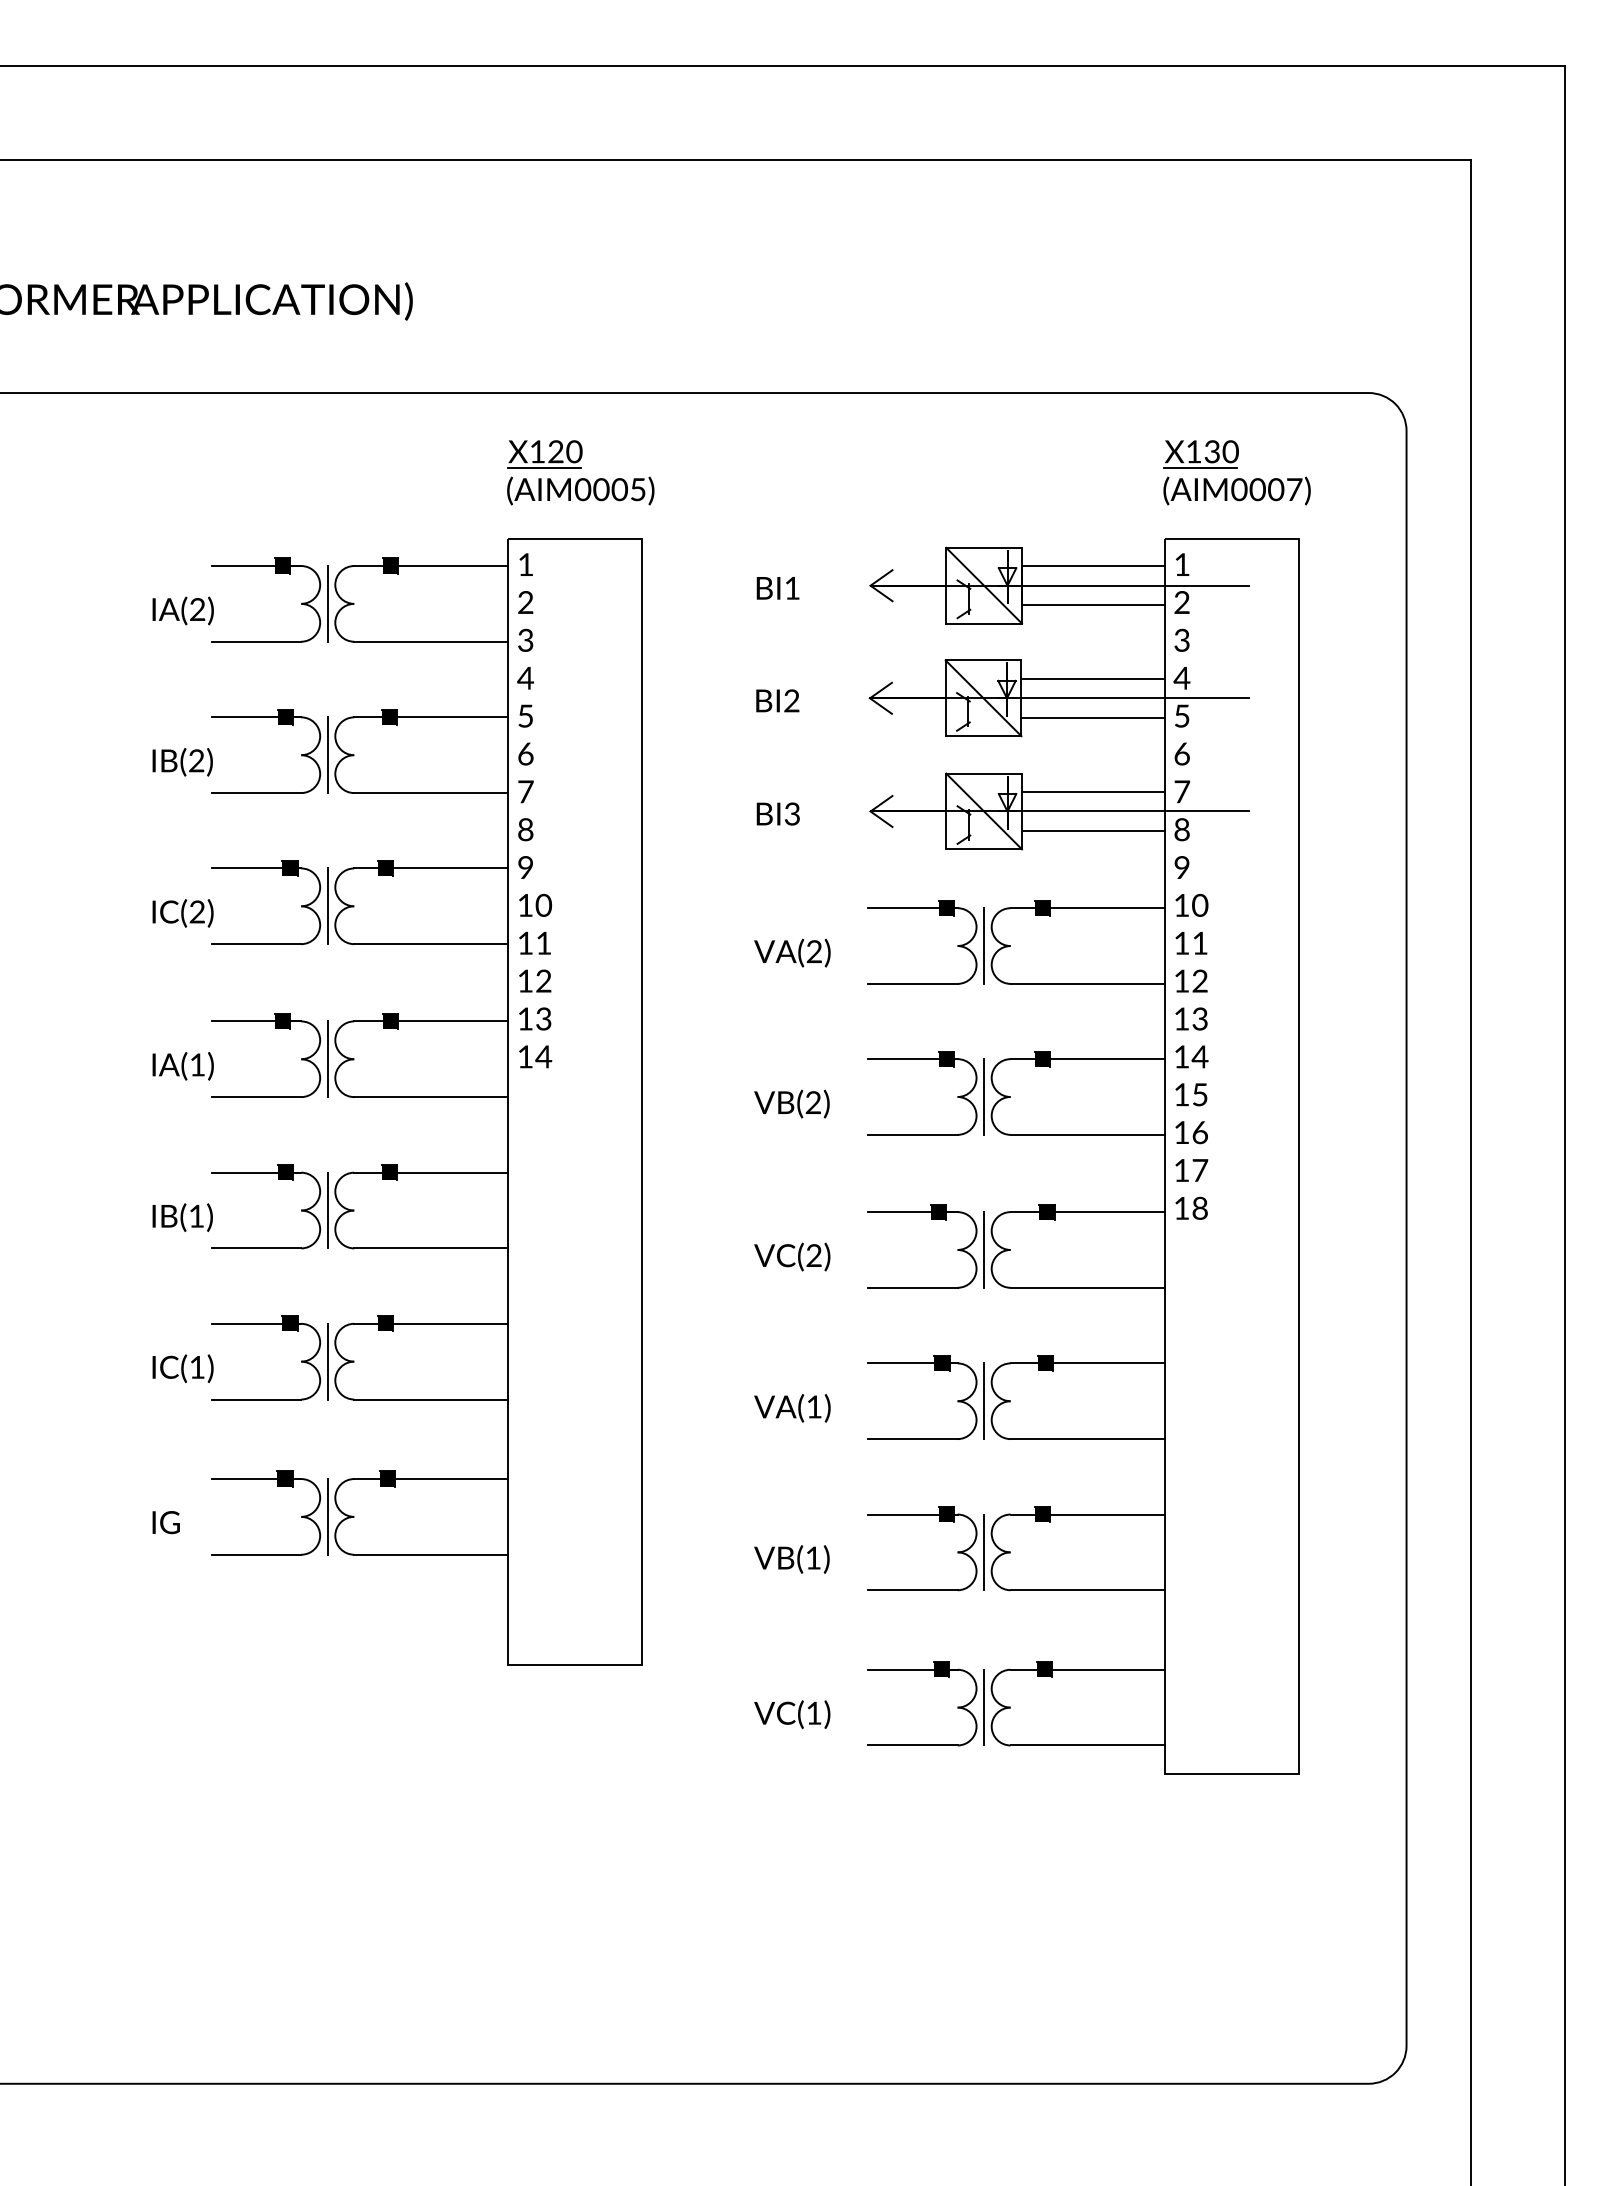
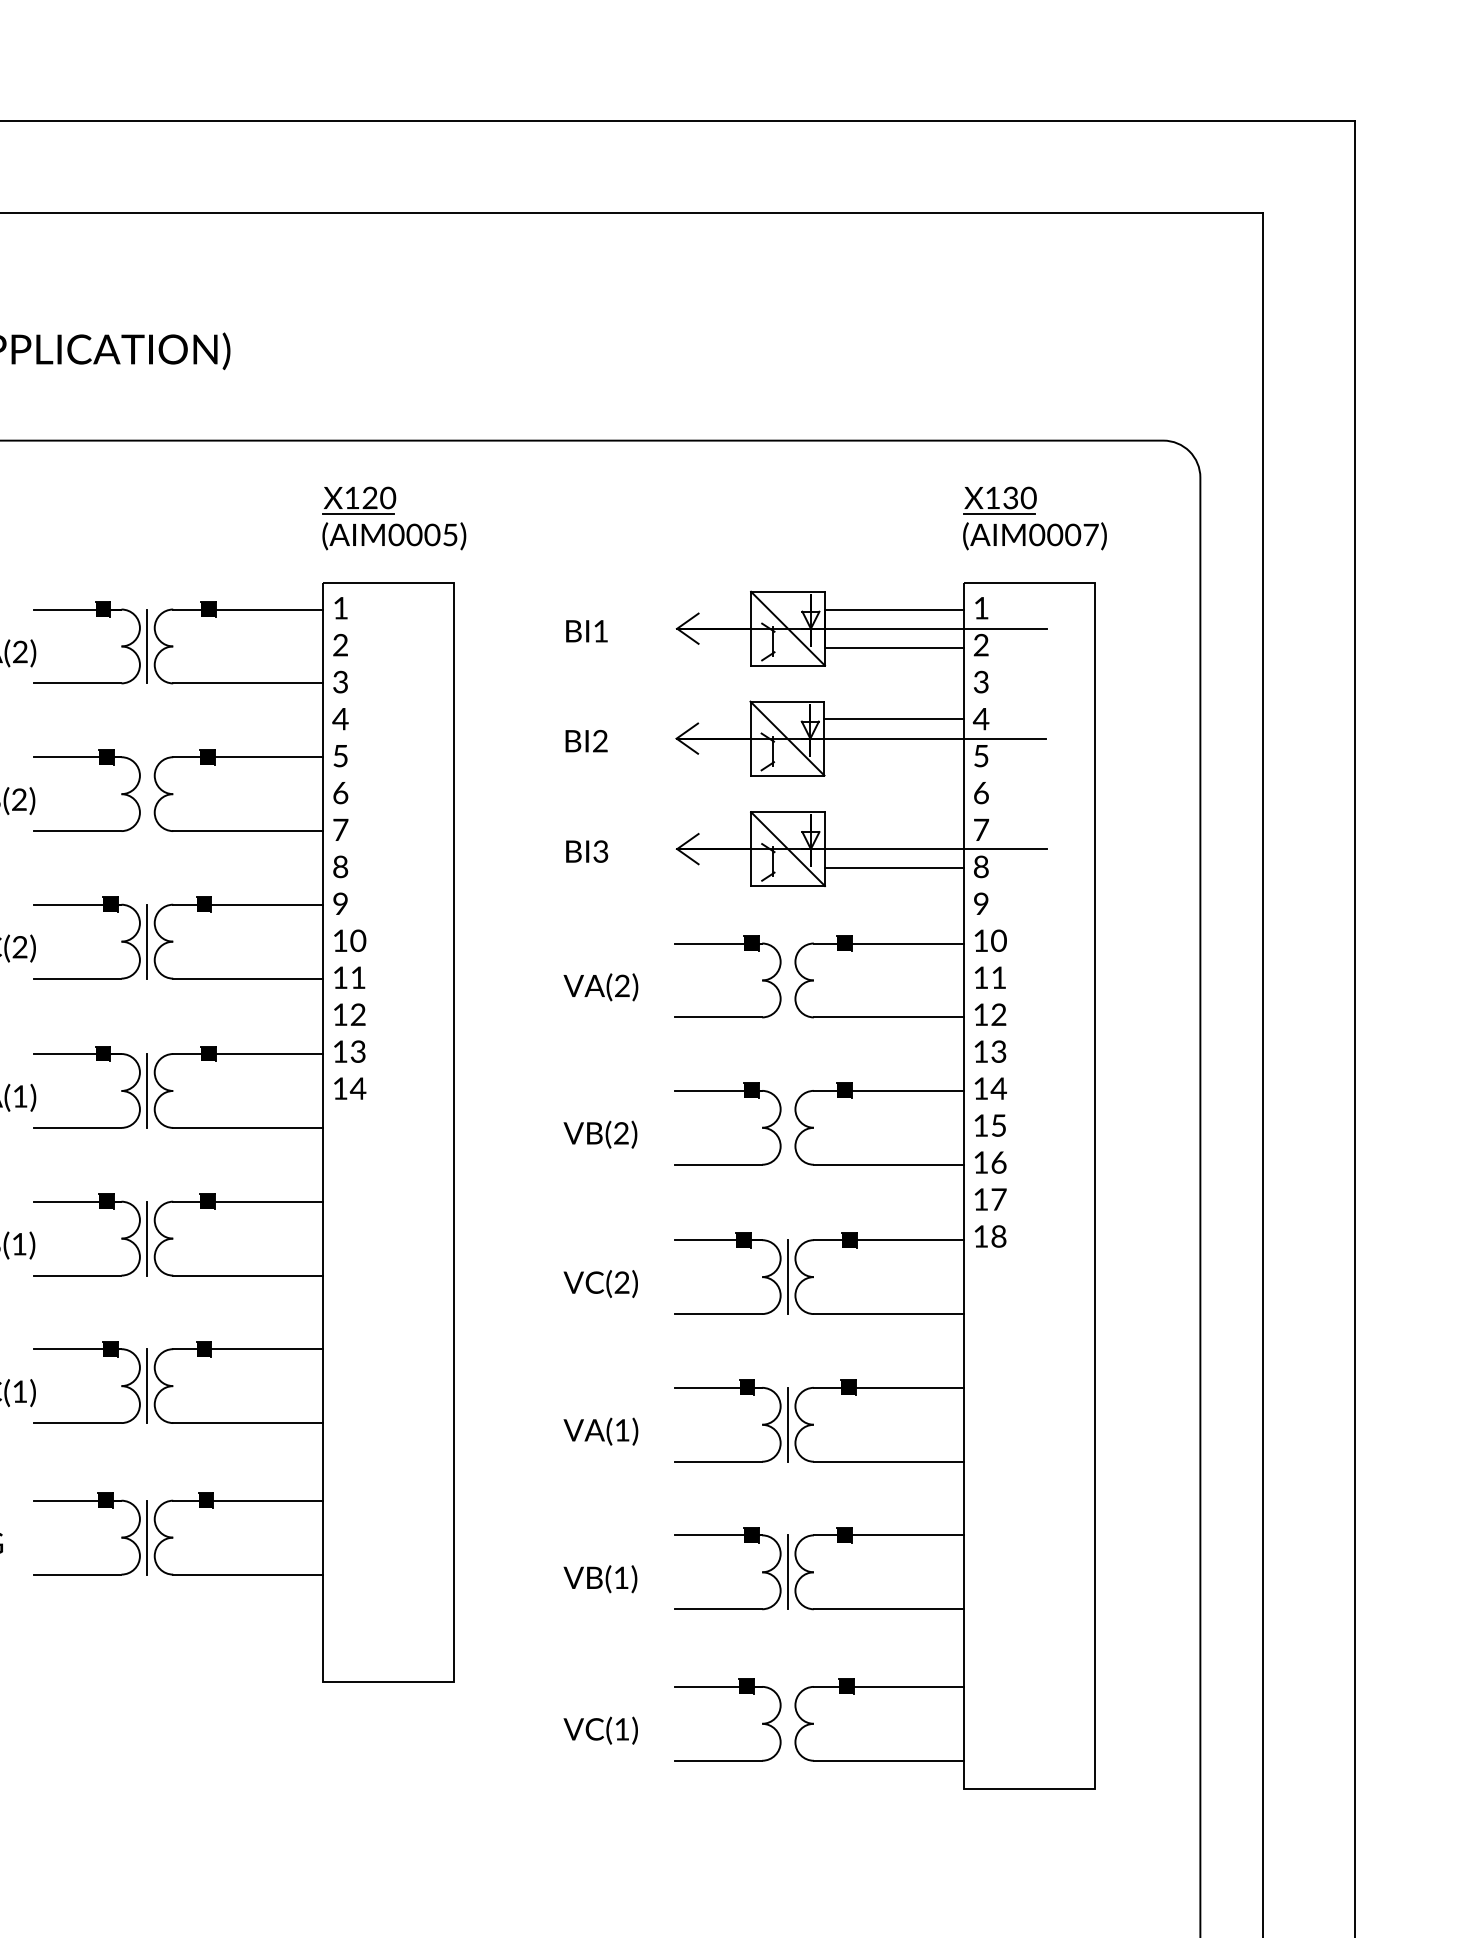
line: (1092, 718) -> (893, 758), removed
line: (327, 755) -> (147, 794), removed
line: (1092, 791) -> (893, 829), removed
line: (984, 945) -> (788, 979), removed
line: (984, 1096) -> (788, 1127), removed
line: (984, 1707) -> (788, 1723), removed

